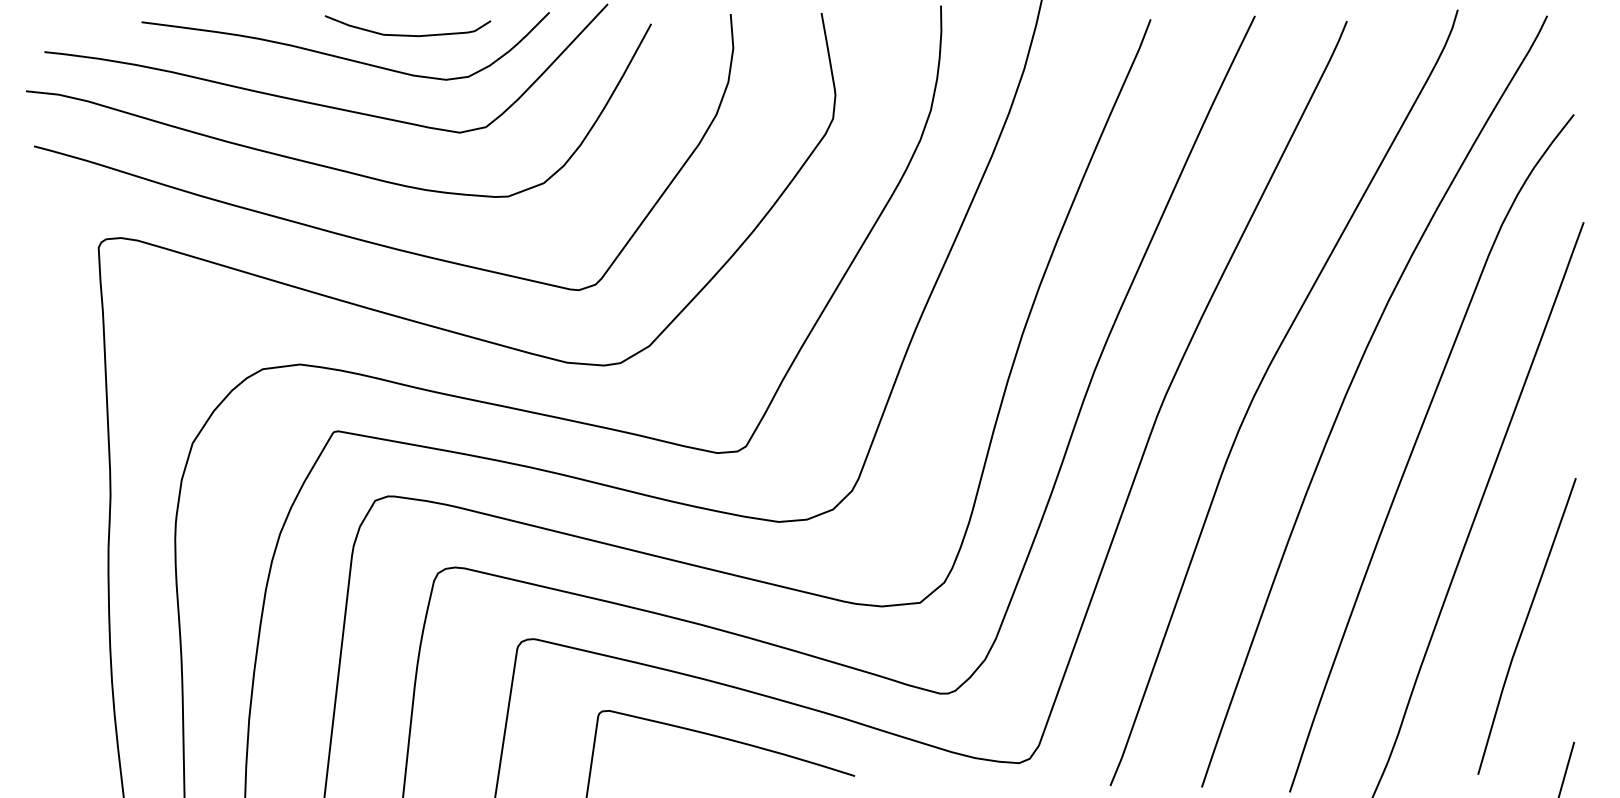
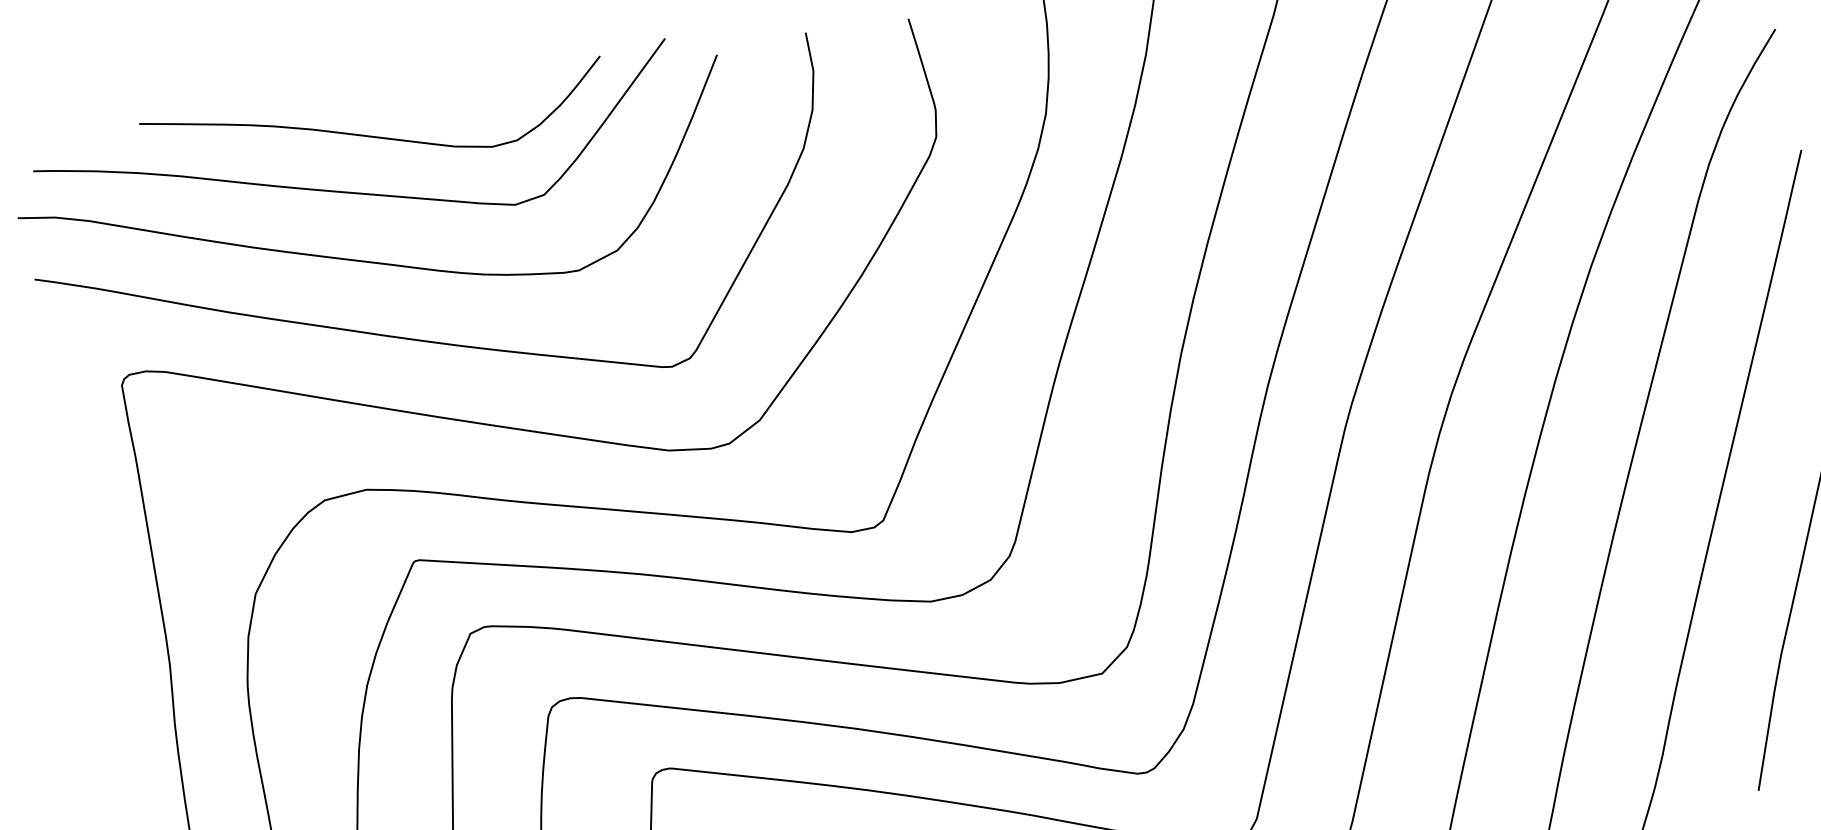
curve: (407, 34) -> (442, 100), removed

